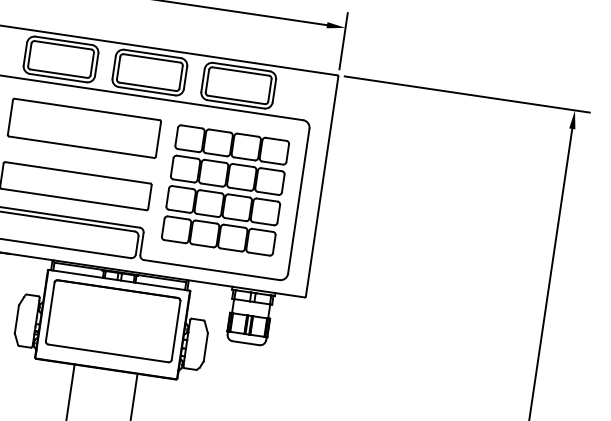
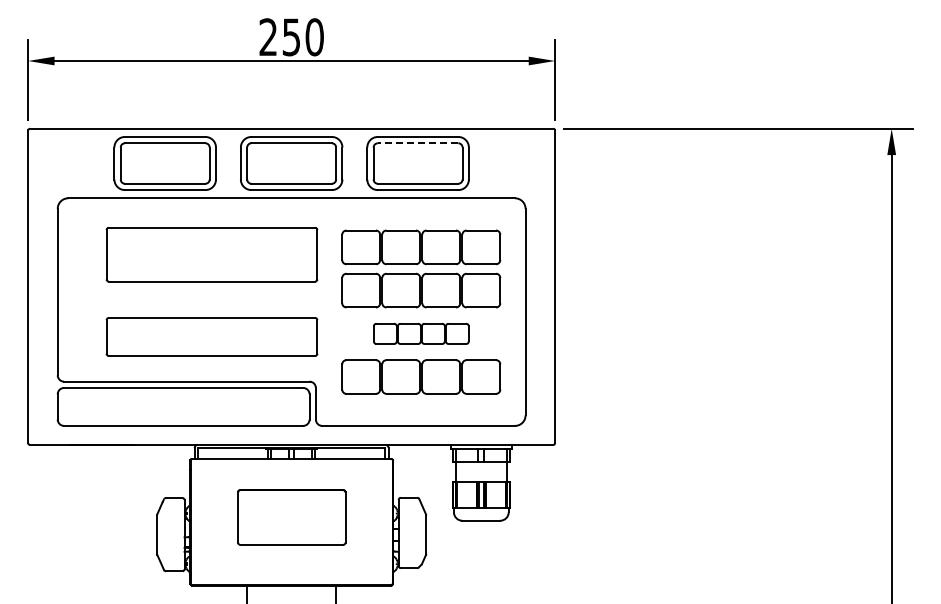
line: (240, 71) -> (417, 143), solid -> dashed
part: (223, 205) -> (421, 333), size x0.6
part: (113, 321) -> (291, 517), size x0.6

